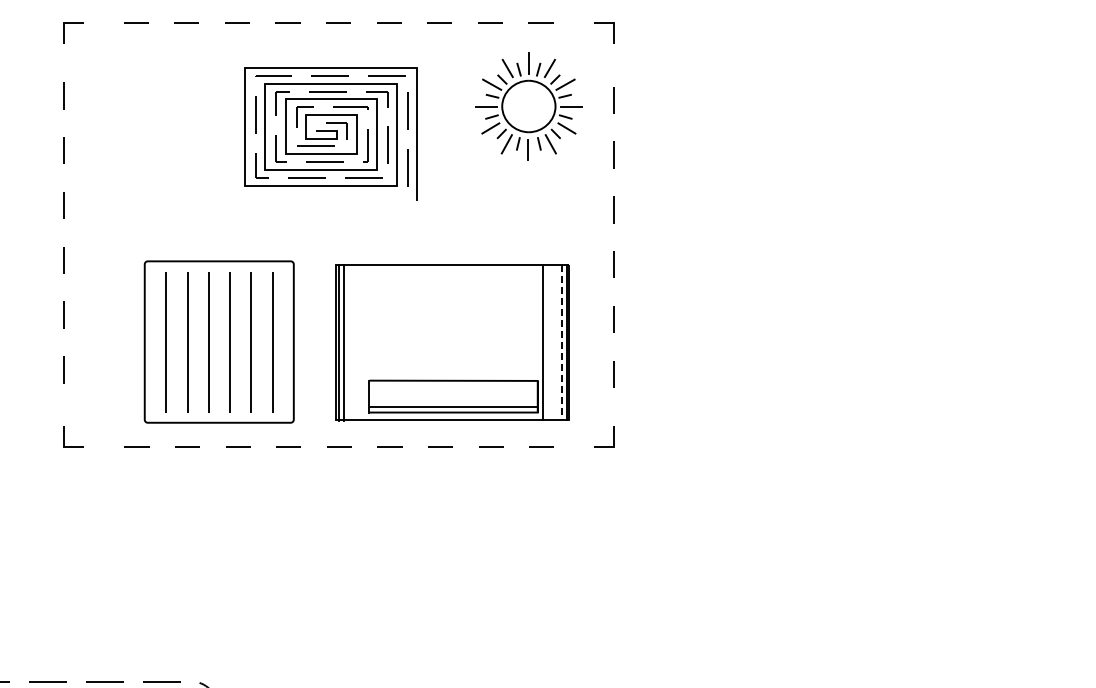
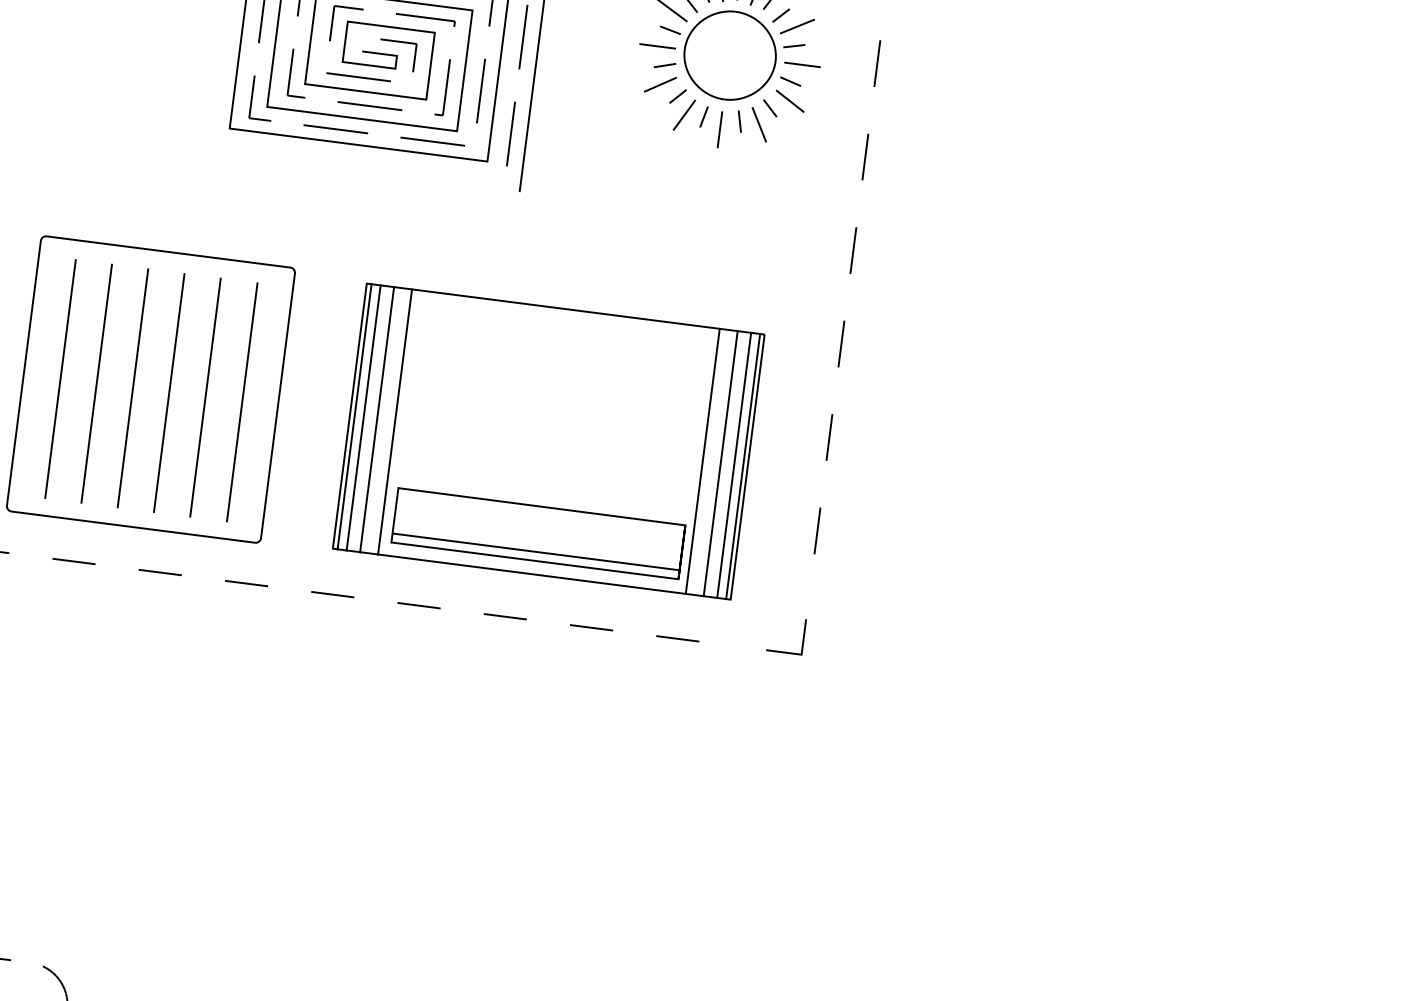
line: (352, 342) -> (377, 419), added
line: (362, 342) -> (394, 421), added
line: (553, 342) -> (720, 463), added
line: (561, 342) -> (734, 465), dashed -> solid

